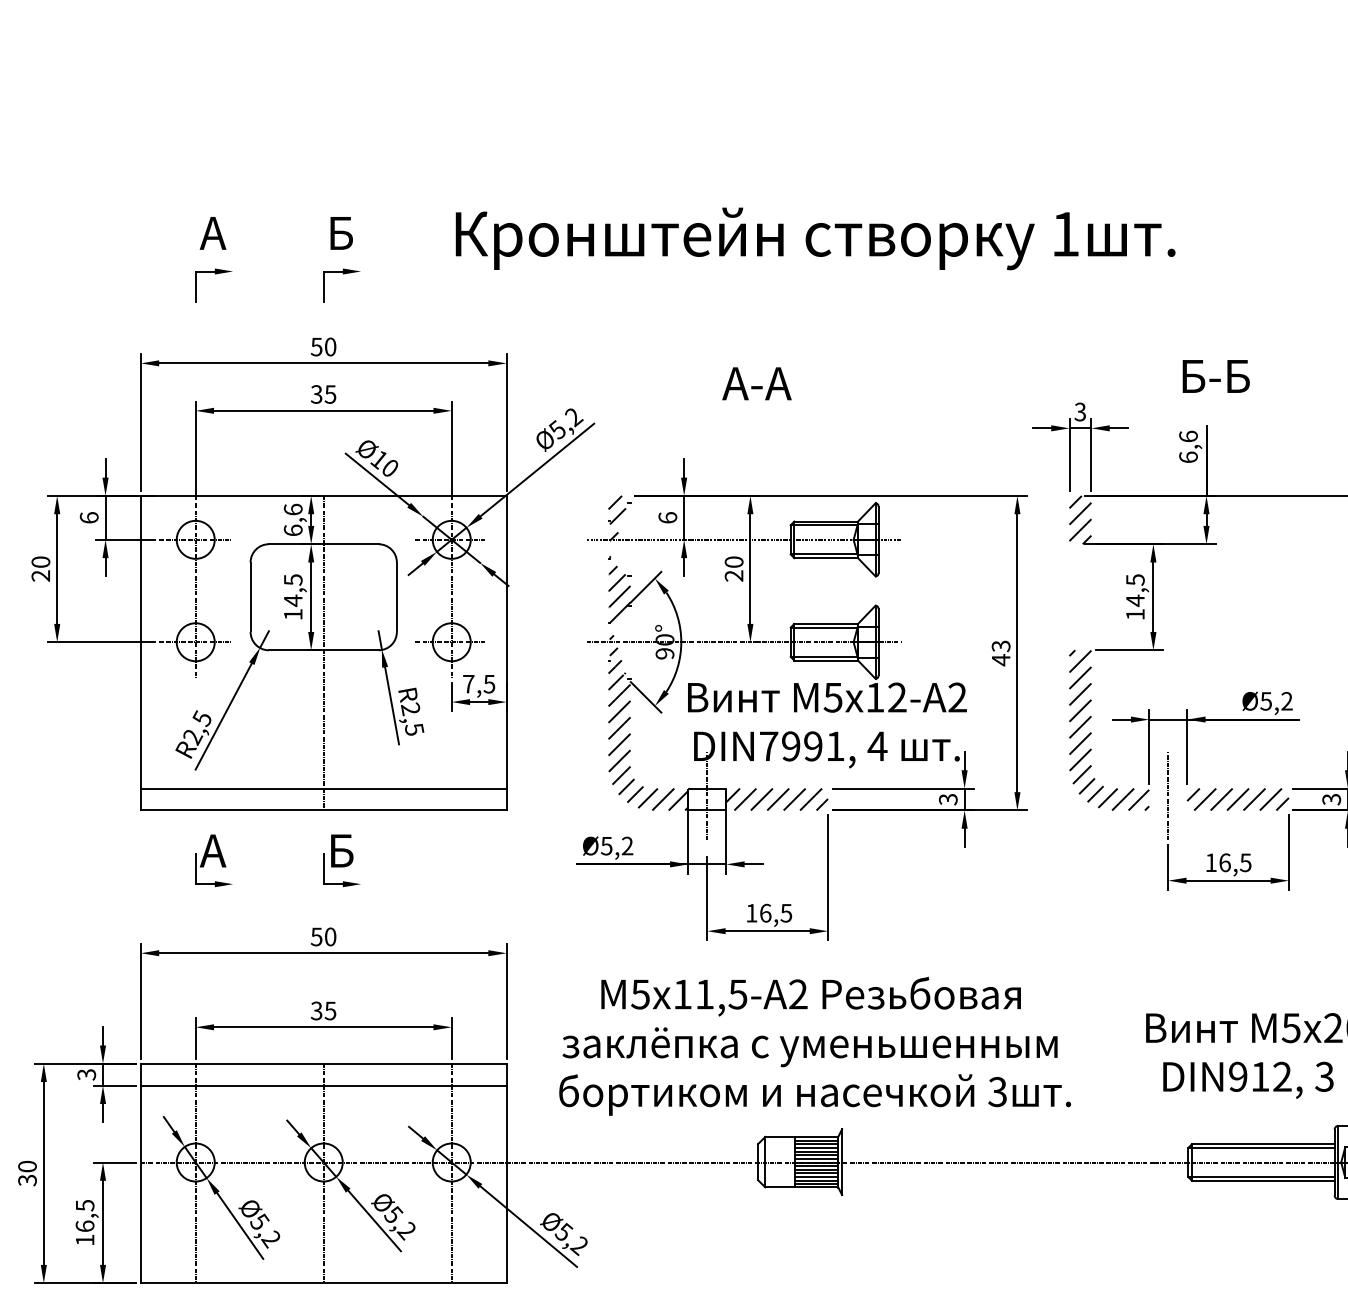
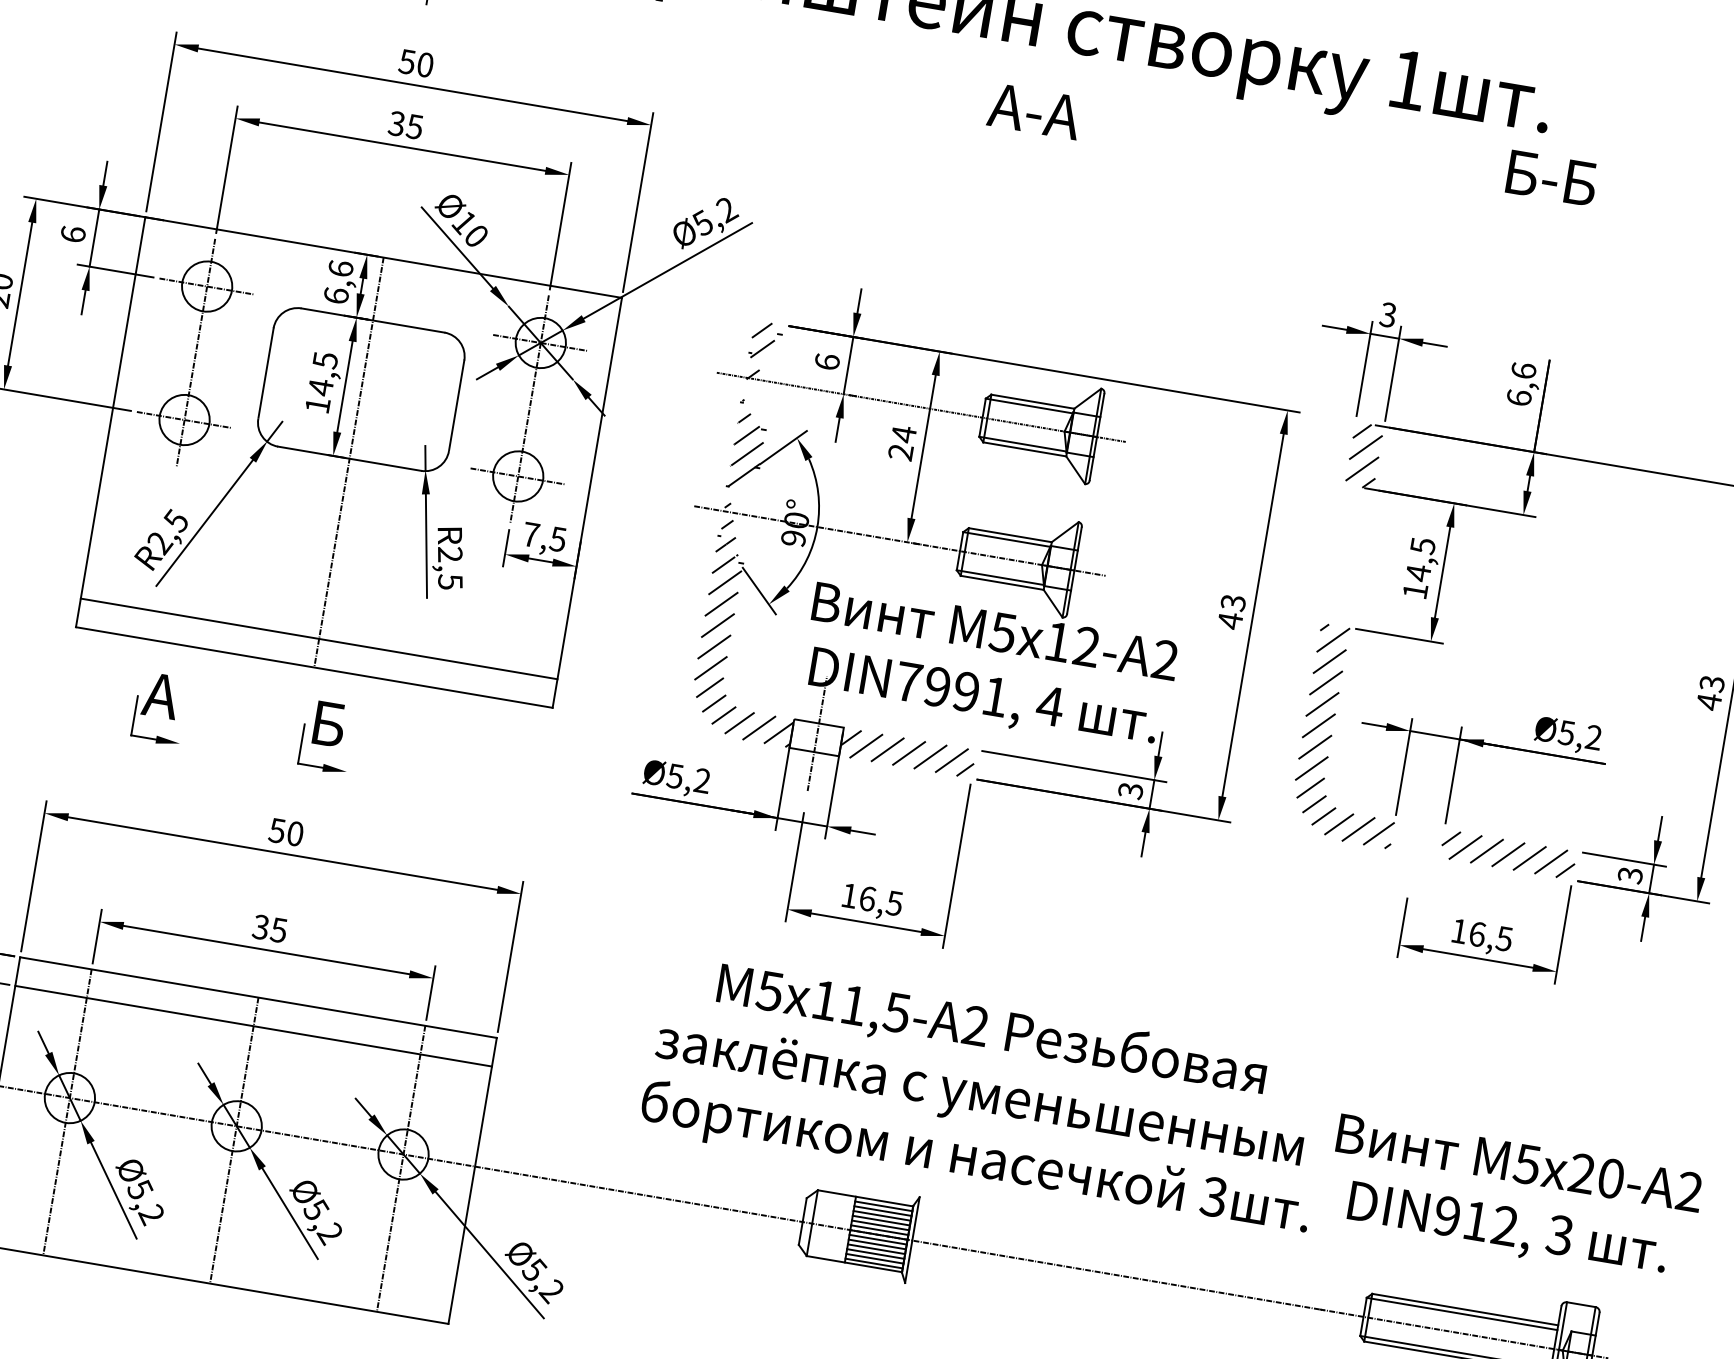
text: (1215, 376) -> (1550, 178), moved
text: (756, 383) -> (1034, 110), moved
text: (733, 562) -> (903, 434), 20 -> 24
line: (1168, 796) -> (1418, 835), removed
text: (815, 1045) -> (986, 1096), moved

